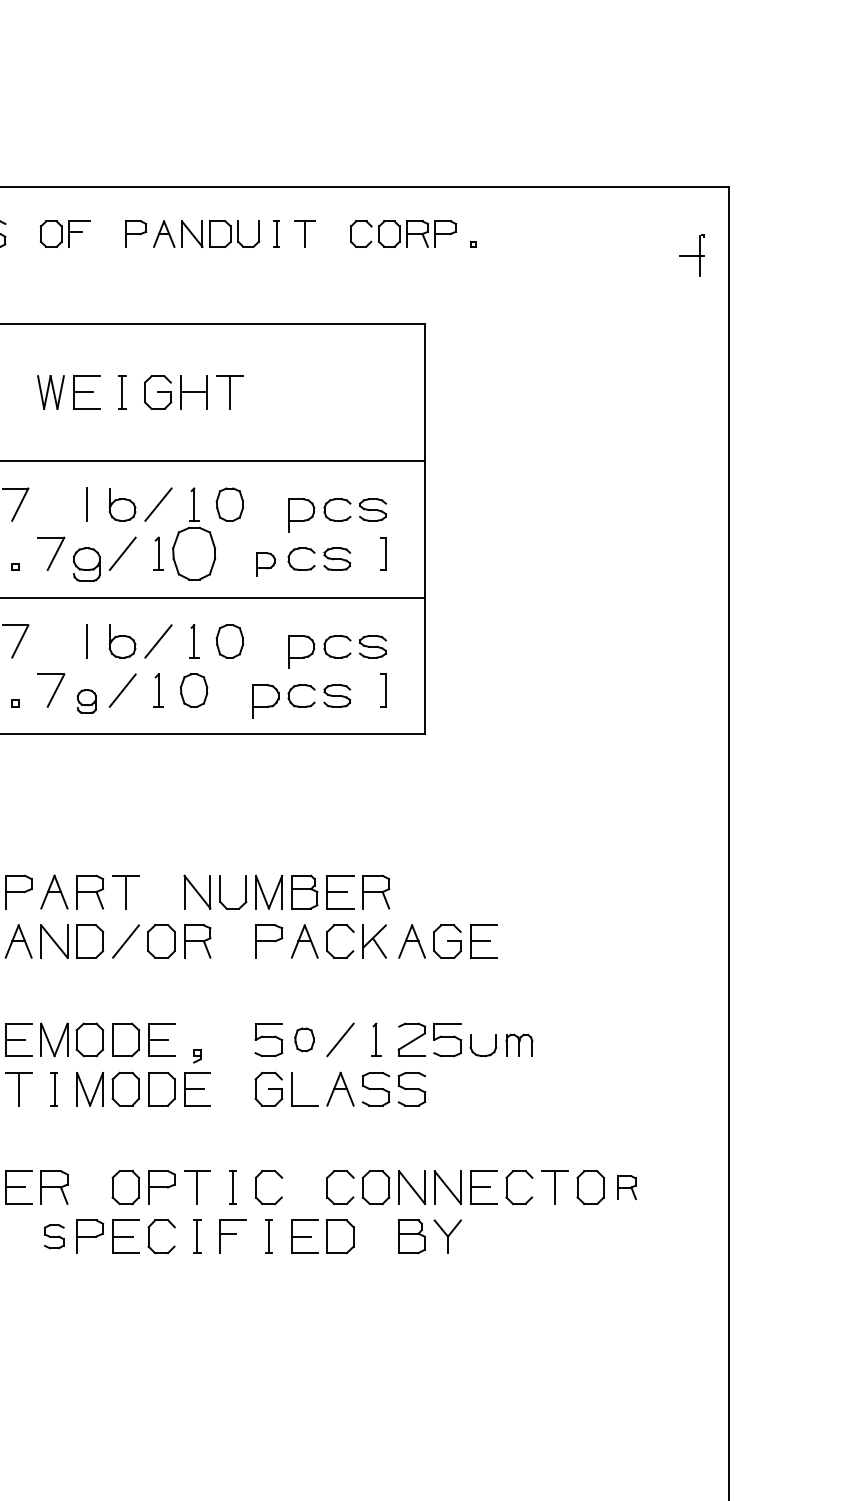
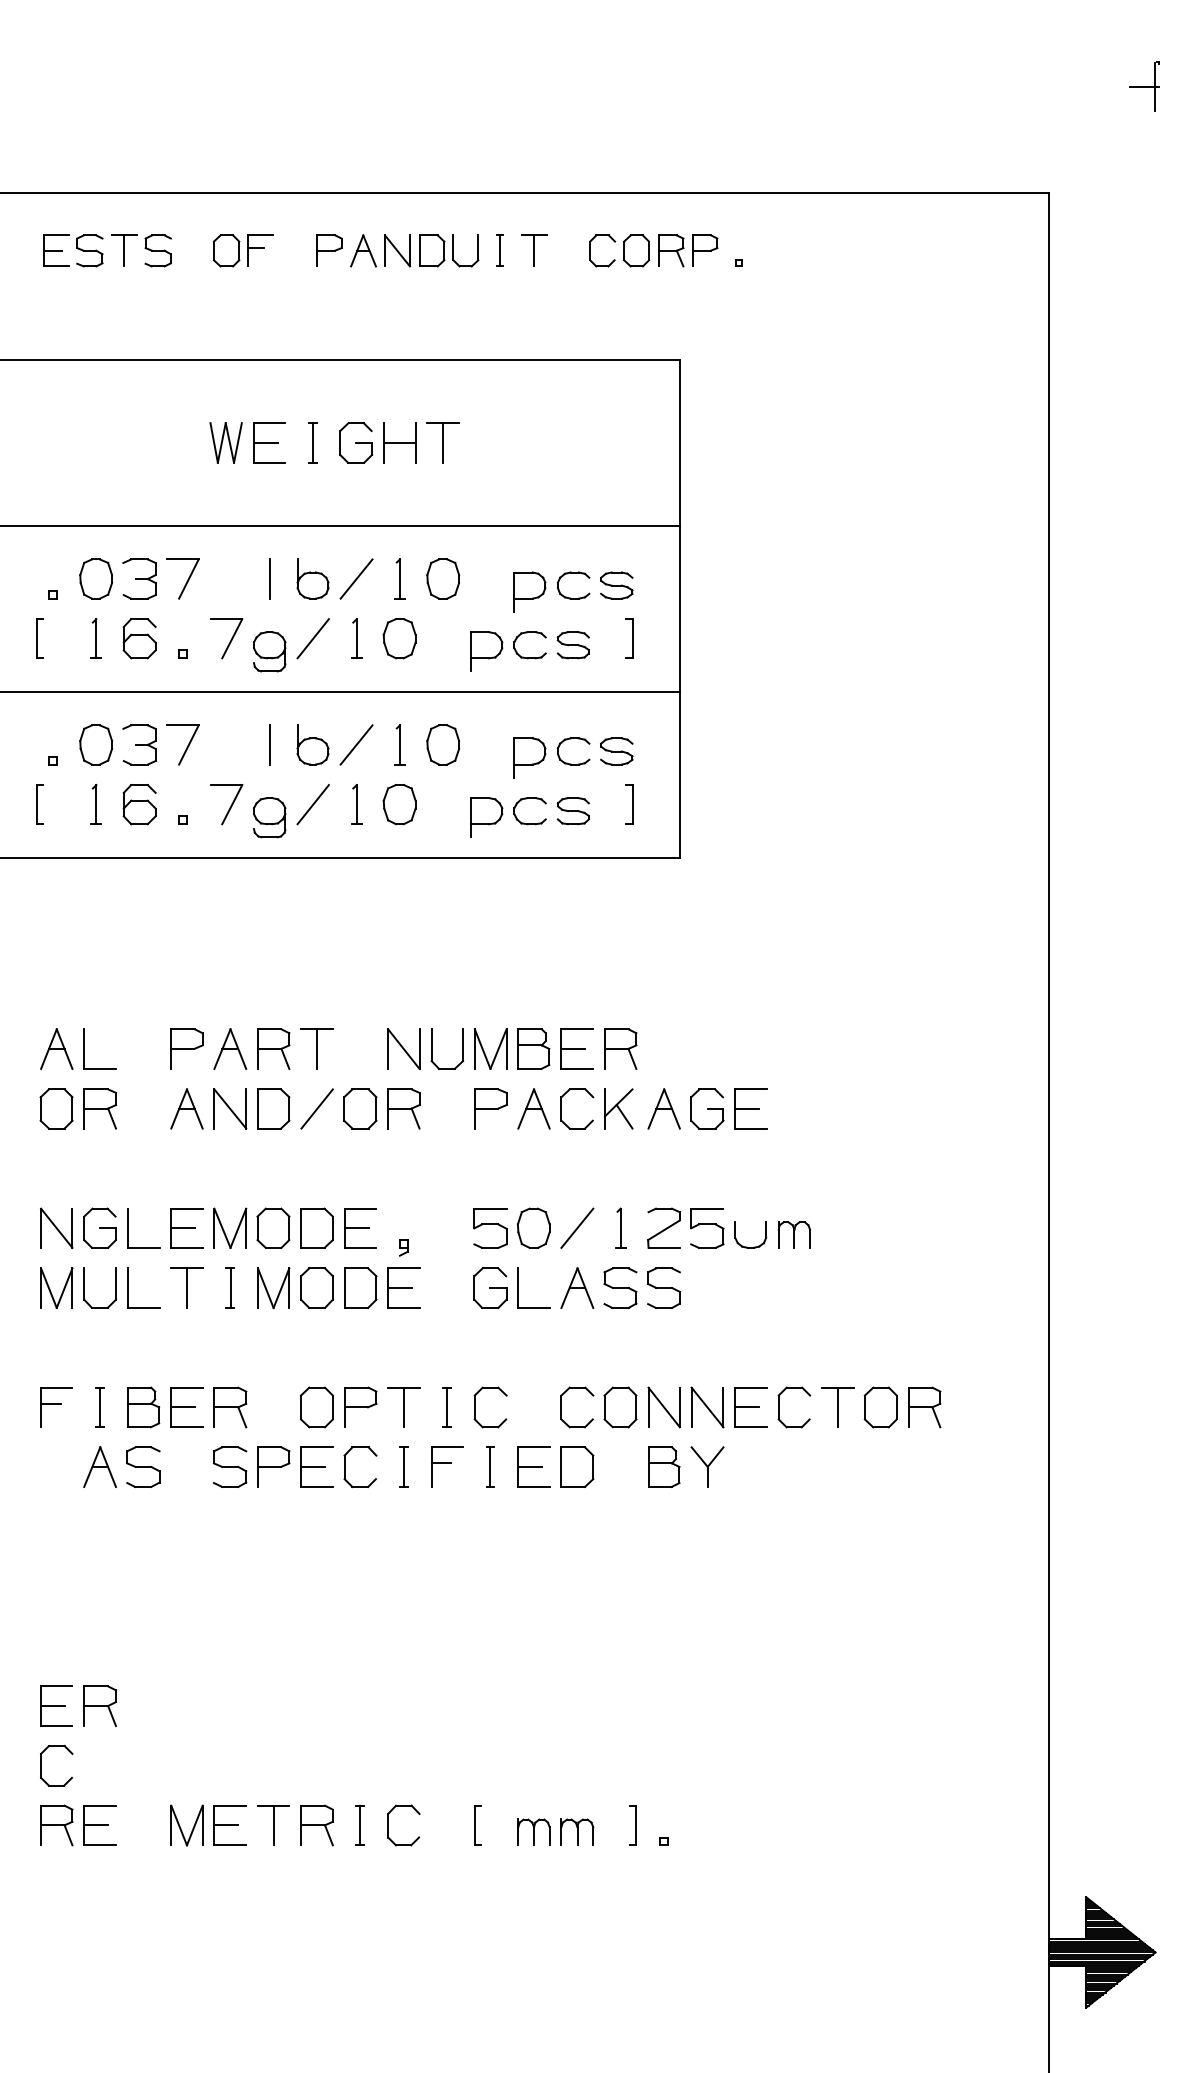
part: (691, 255) -> (1144, 86), moved
part: (193, 553) -> (399, 638), size x0.62
part: (265, 564) -> (486, 651), size x1.43
part: (86, 701) -> (269, 817), size x1.43
part: (304, 1039) -> (533, 1227), size x1.43
part: (626, 1187) -> (924, 1407), size x1.43
part: (54, 1236) -> (230, 1466), size x1.43

